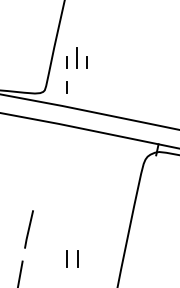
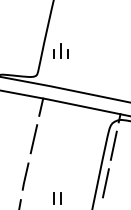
line: (66, 87) -> (53, 72), removed
line: (50, 134) -> (41, 107), added
line: (40, 178) -> (34, 139), added
line: (149, 187) -> (113, 145), added
line: (138, 238) -> (105, 183), added

